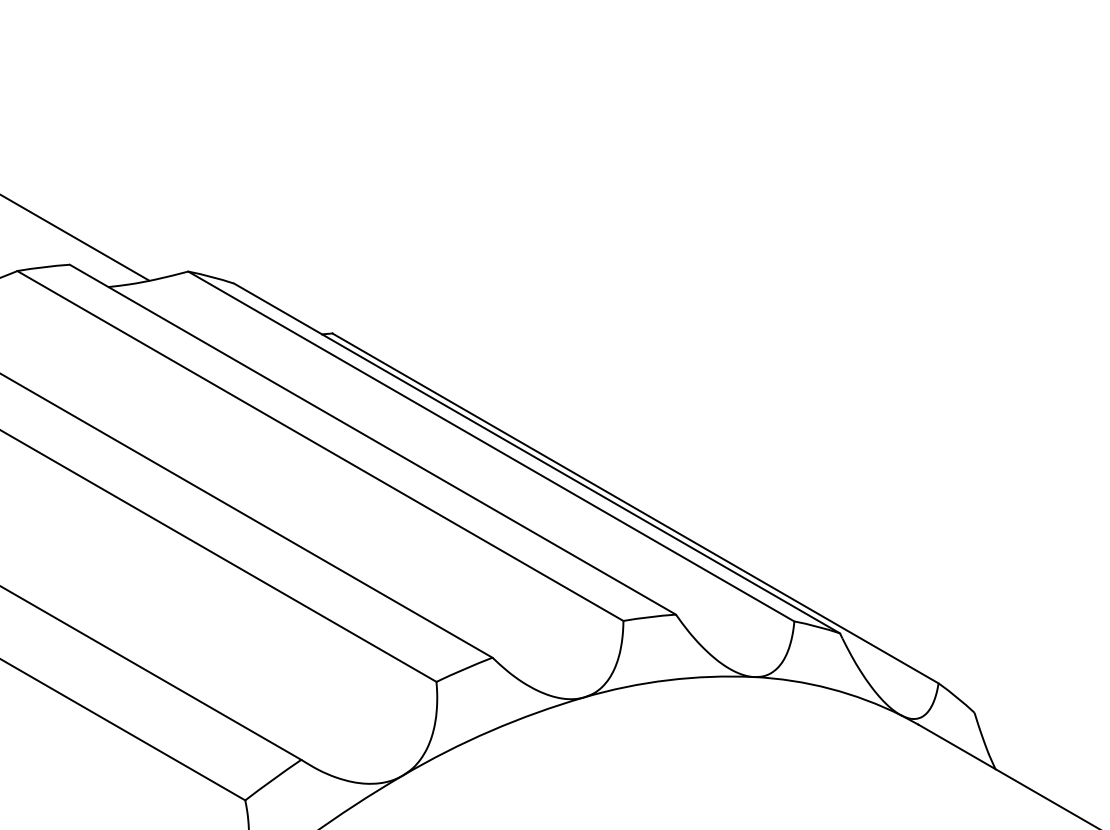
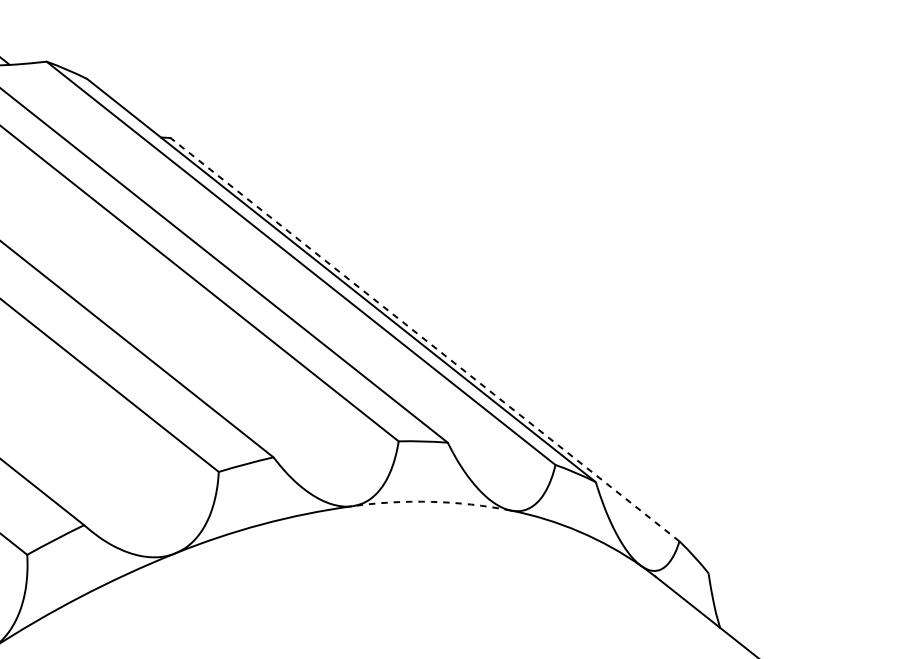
line: (635, 508) -> (425, 339), solid -> dashed
arc: (668, 680) -> (431, 502), solid -> dashed

